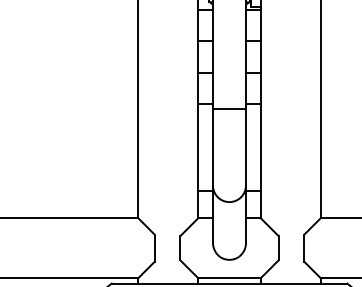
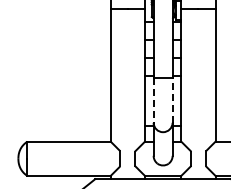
line: (245, 147) -> (172, 100), solid -> dashed
line: (212, 148) -> (153, 101), solid -> dashed

